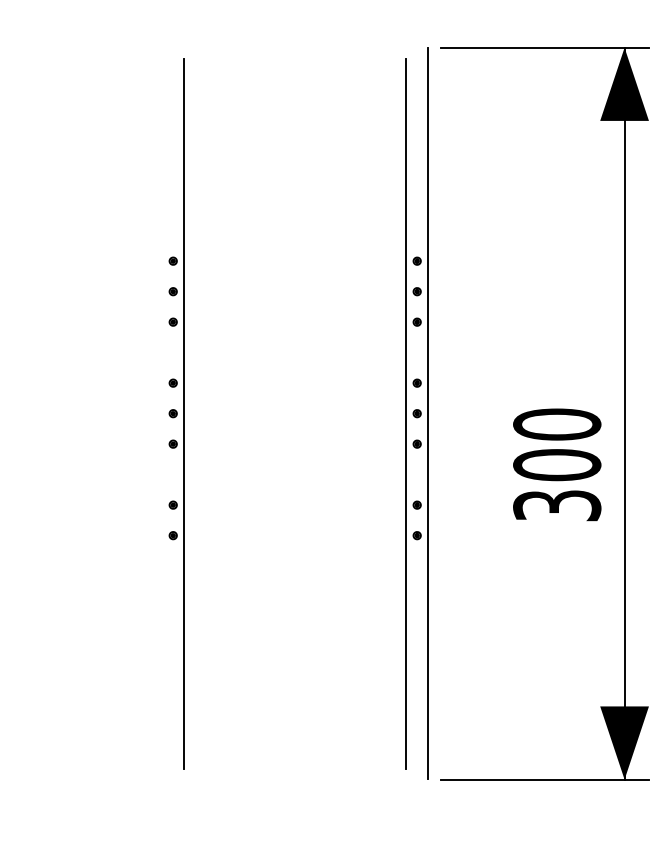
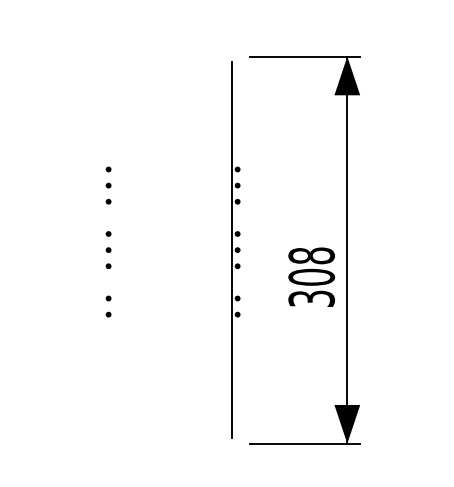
line: (184, 412) -> (114, 249), removed
line: (428, 412) -> (243, 249), removed
text: (556, 423) -> (311, 255), 300 -> 308

